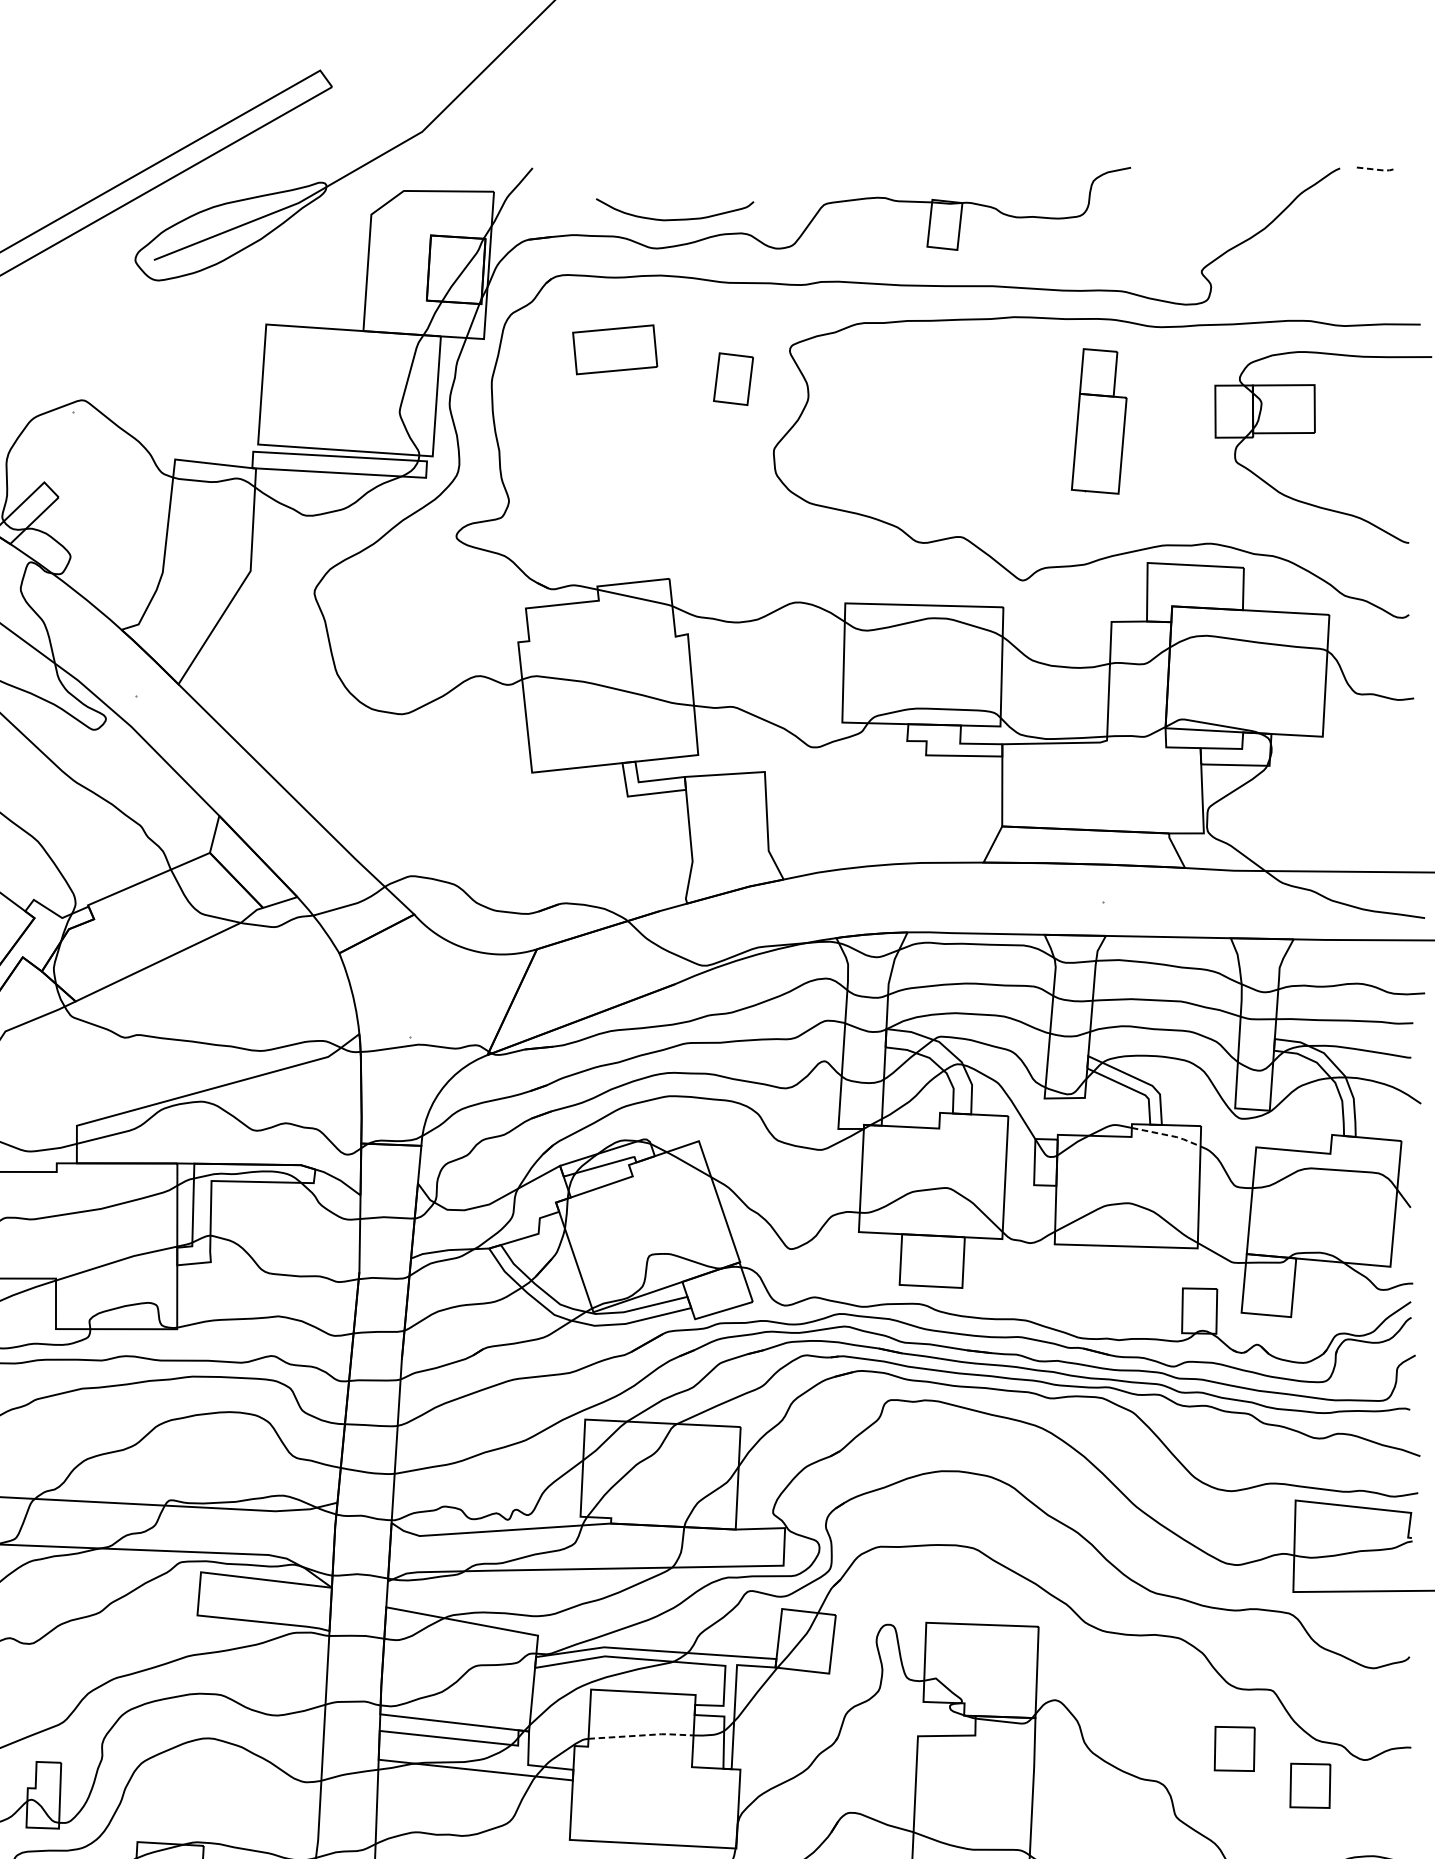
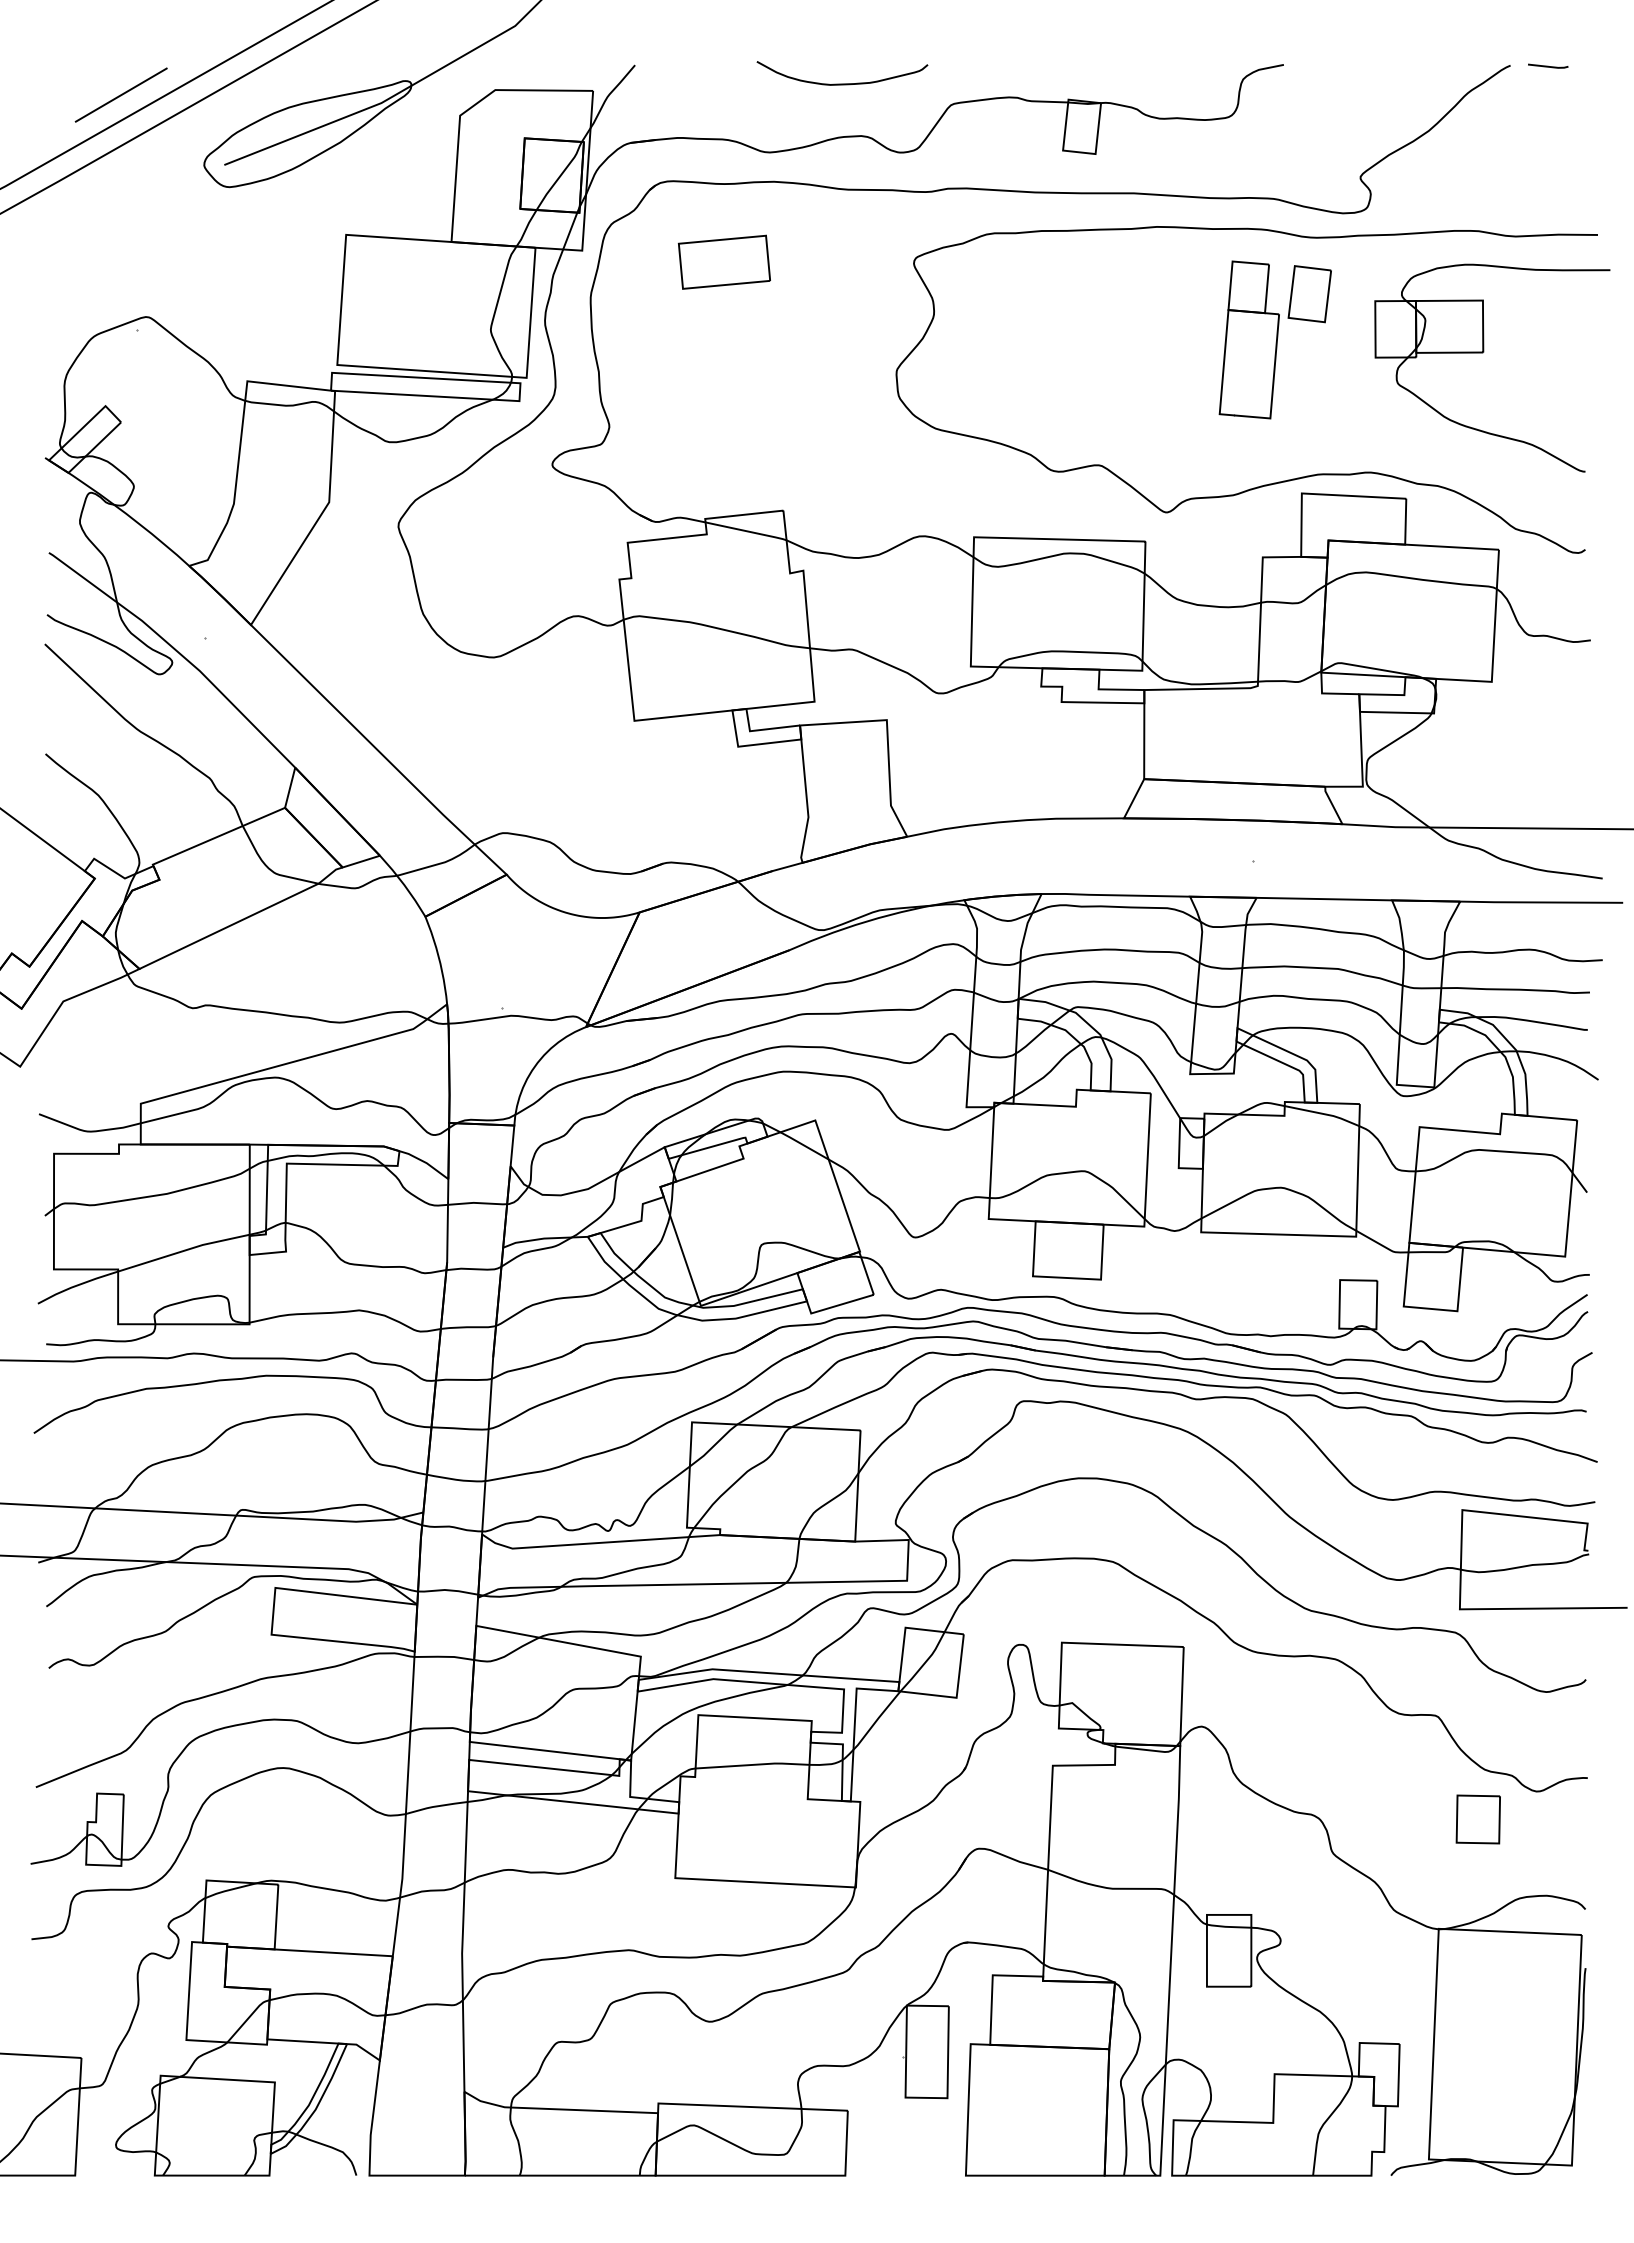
line: (1375, 169) -> (1549, 66), dashed -> solid
line: (58, 195) -> (120, 94), added
curve: (675, 219) -> (842, 83), moved
part: (733, 379) -> (1309, 294), moved
line: (1167, 1135) -> (1323, 1114), dashed -> solid
line: (641, 1735) -> (753, 1764), dashed -> solid
part: (1233, 1748) -> (1395, 1779), removed

